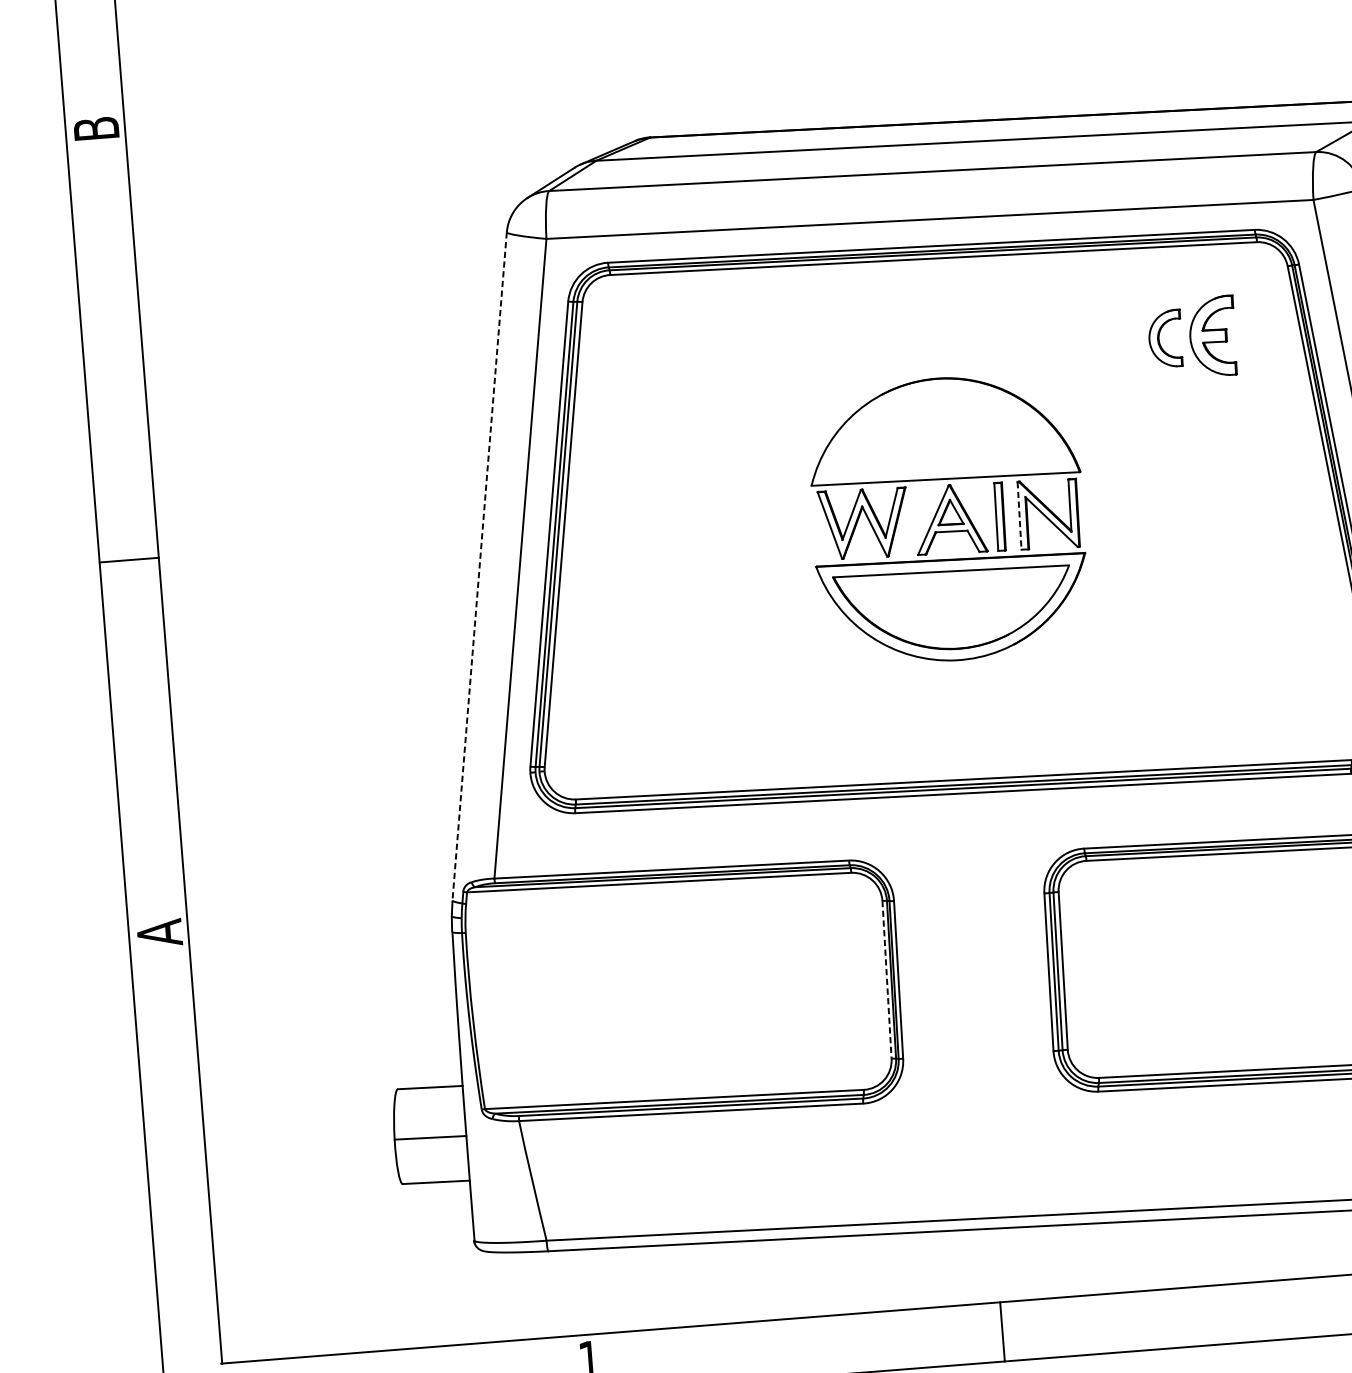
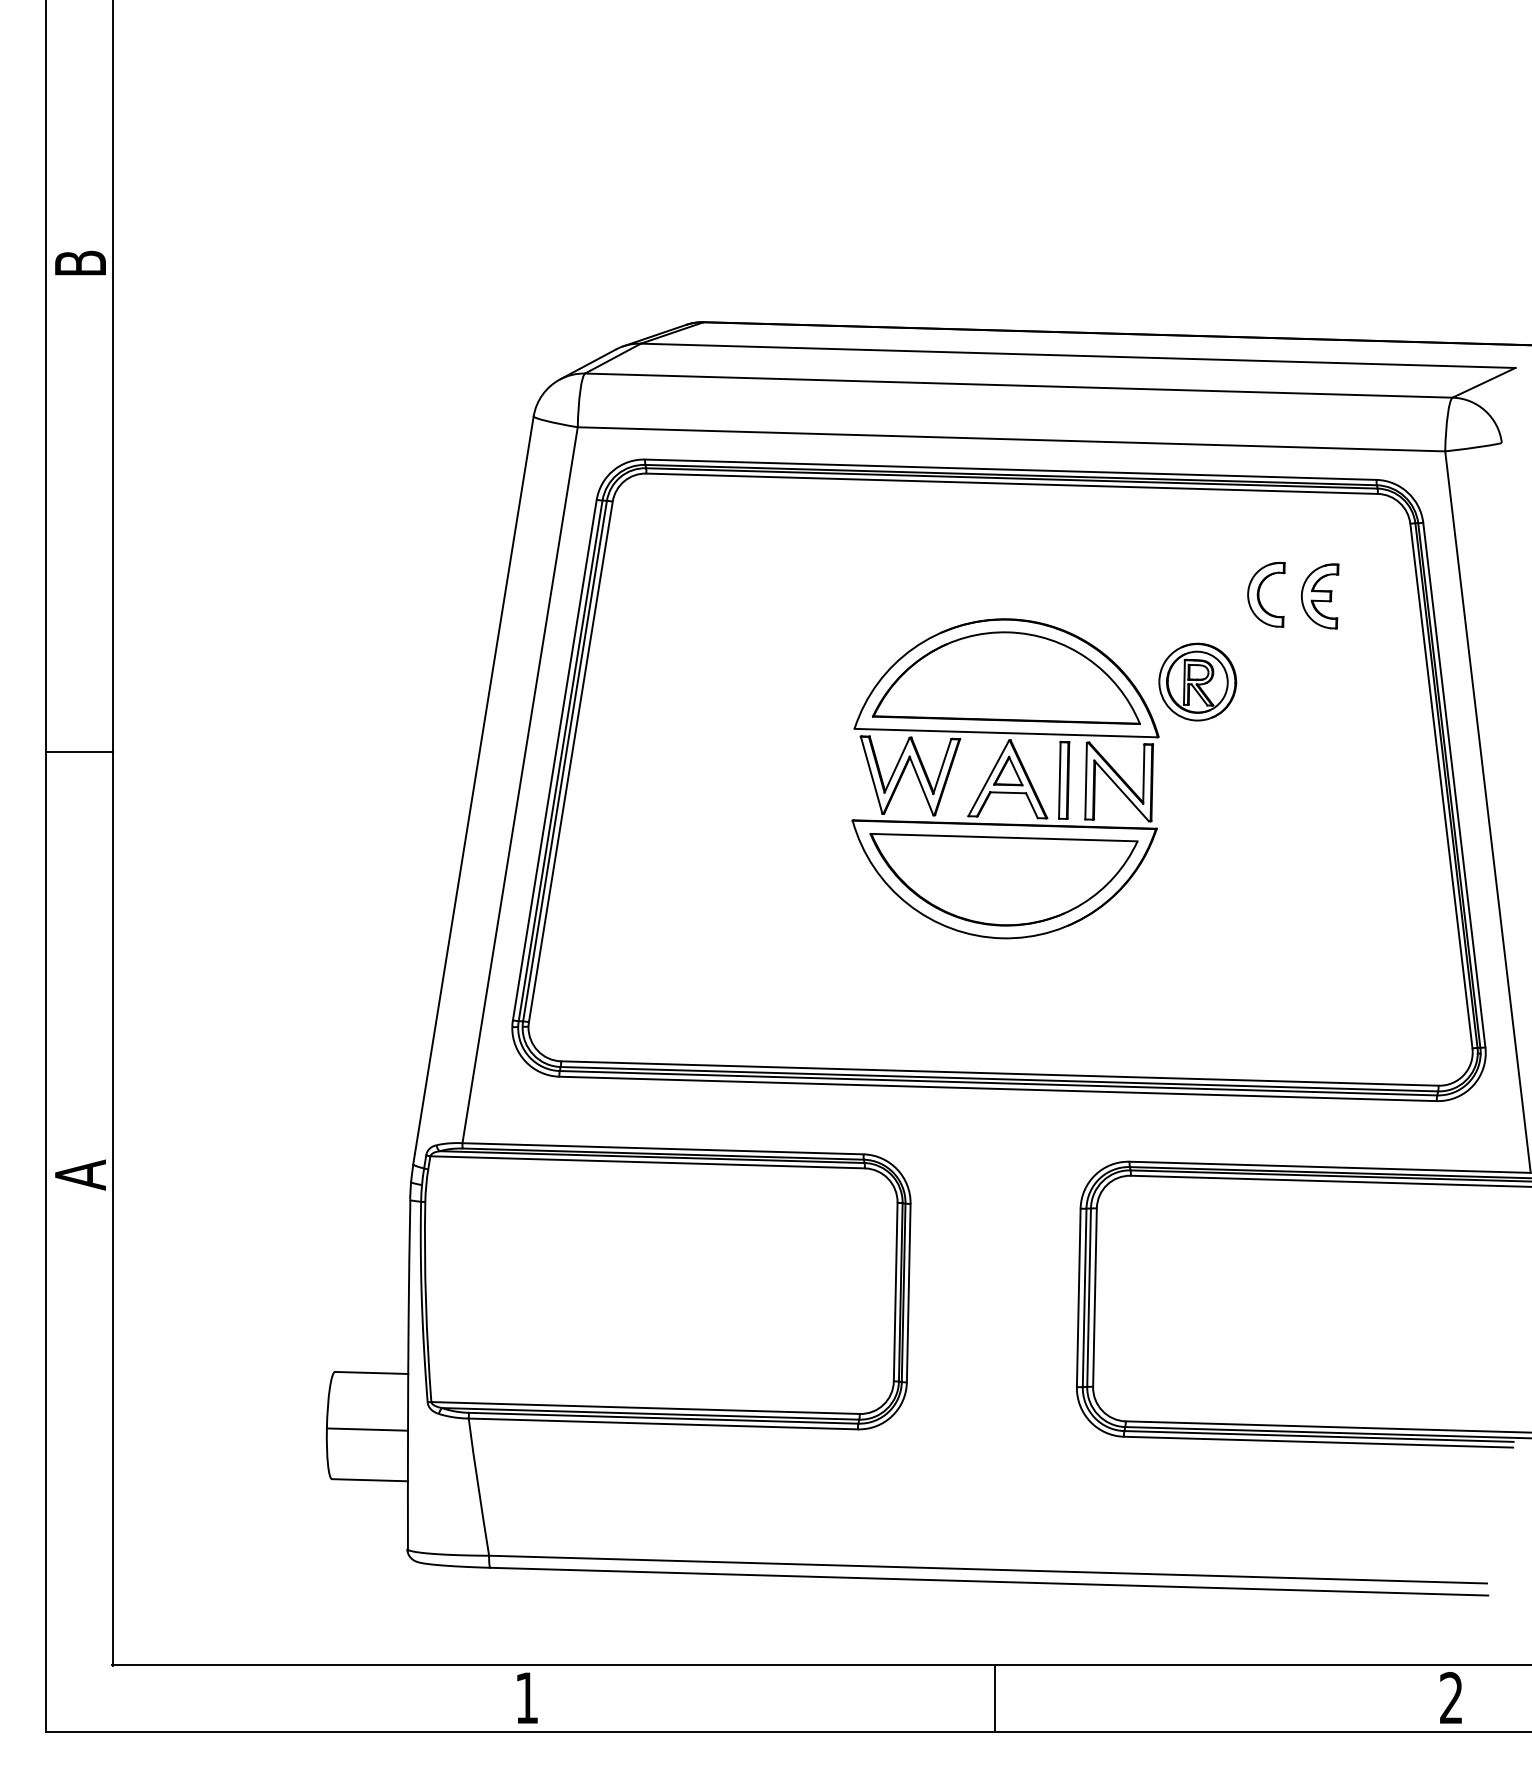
part: (1213, 336) -> (1320, 596), size x0.71
part: (1110, 420) -> (1197, 681), added
part: (941, 429) -> (1005, 677), added
line: (1019, 516) -> (1086, 781), dashed -> solid
line: (479, 566) -> (473, 790), dashed -> solid
line: (886, 980) -> (895, 1292), dashed -> solid

